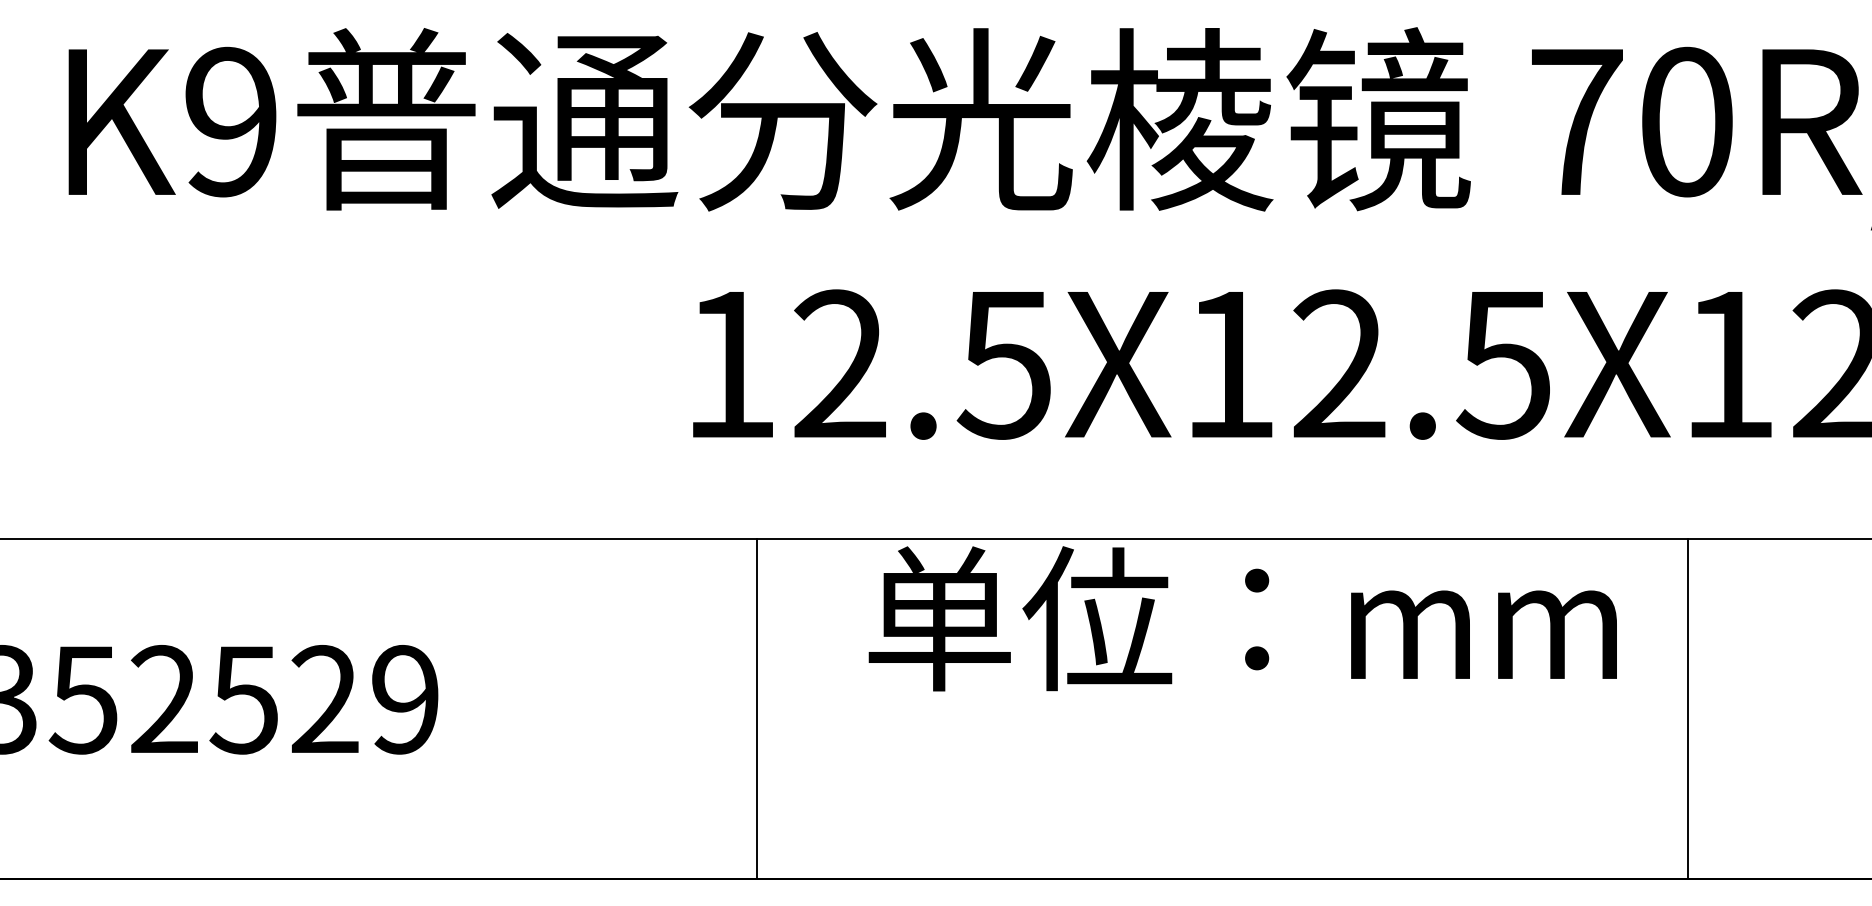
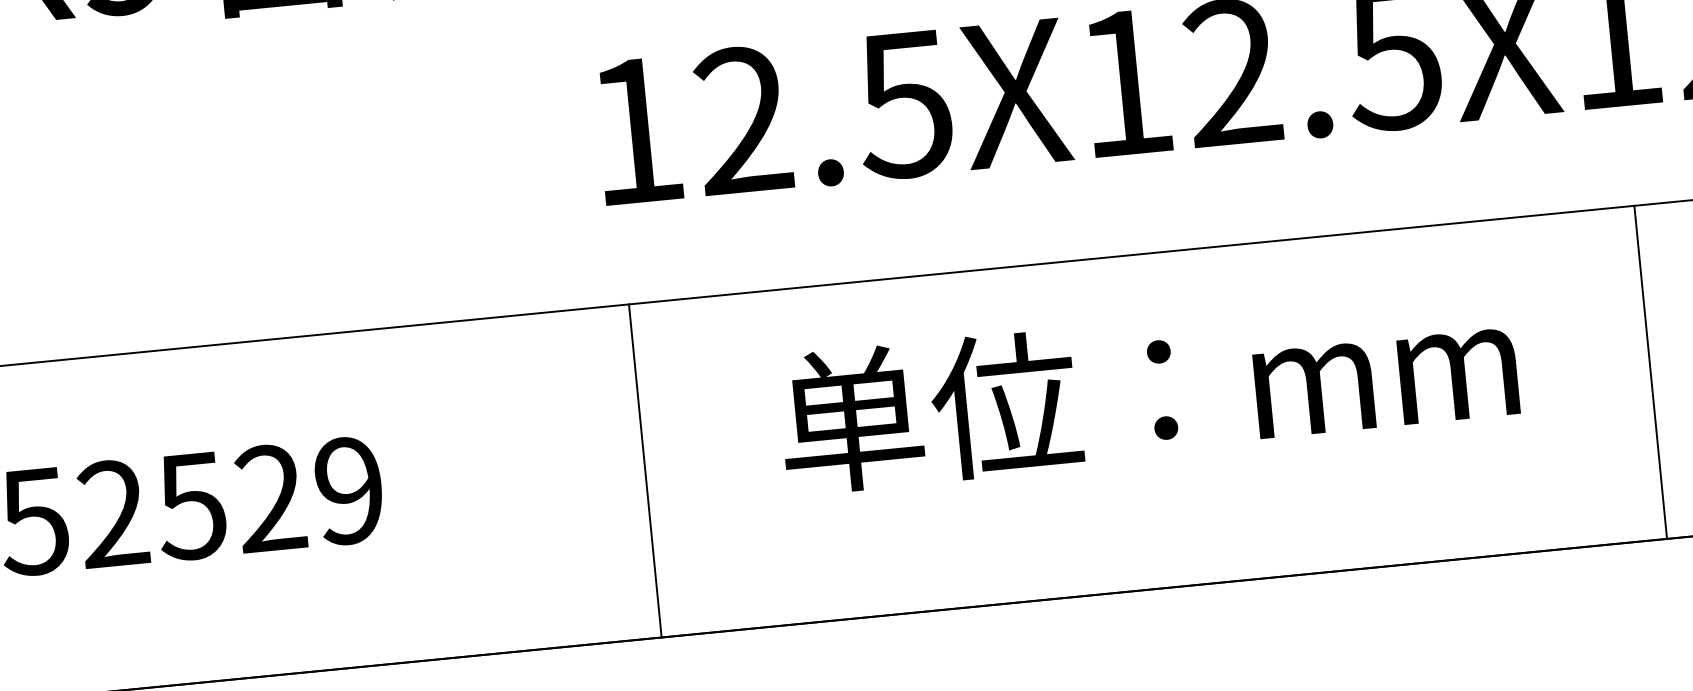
text: (1242, 618) -> (1148, 390), moved
line: (757, 708) -> (645, 470), moved
line: (1688, 708) -> (1650, 371), moved

